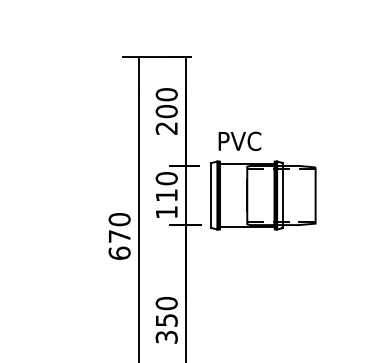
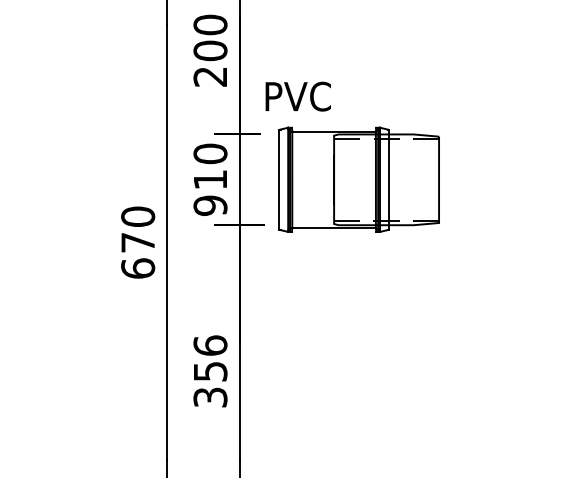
text: (239, 140) -> (297, 95), moved
text: (166, 212) -> (210, 205), 110 -> 910
text: (166, 303) -> (210, 345), 350 -> 356

